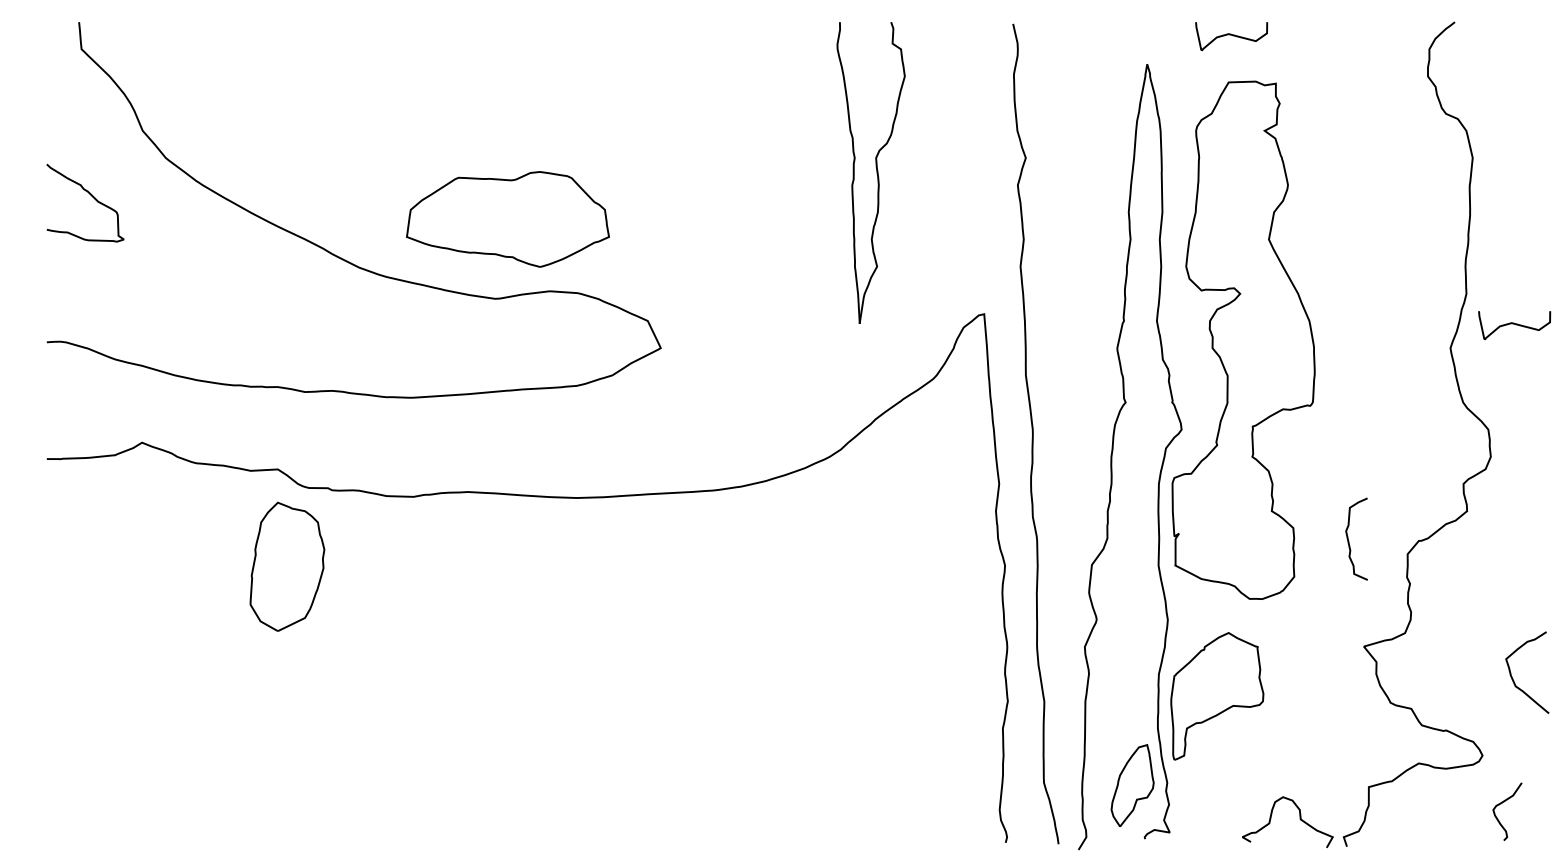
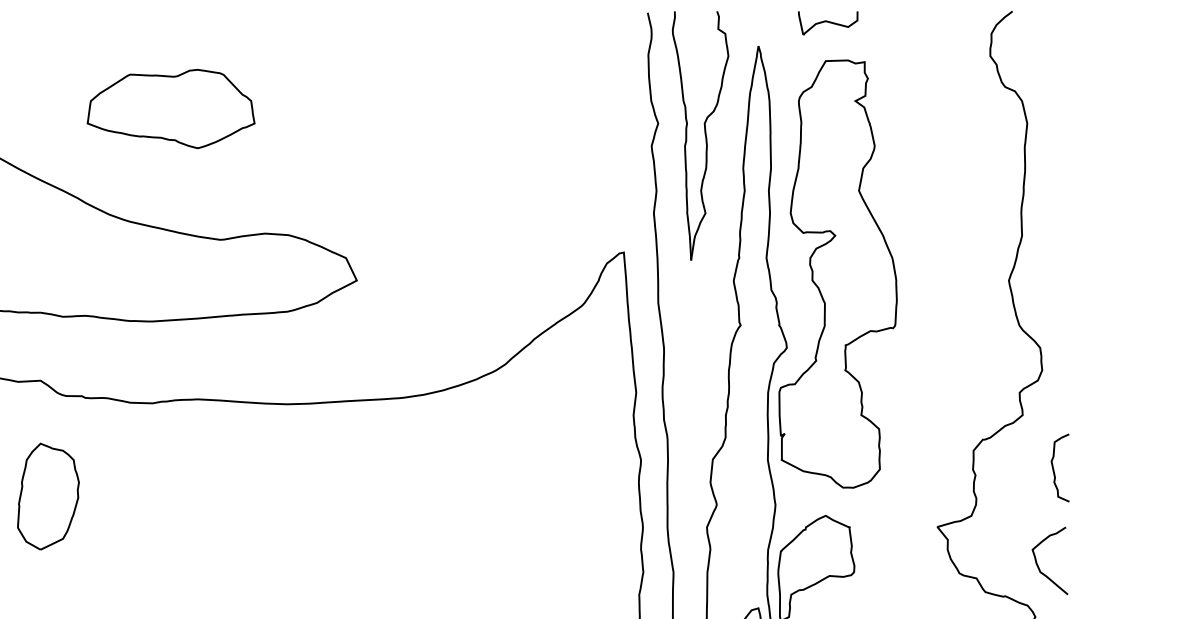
part: (870, 172) -> (700, 135), moved
part: (507, 219) -> (170, 109), moved
curve: (1514, 324) -> (1061, 261), removed
curve: (1349, 541) -> (1054, 469), moved
part: (287, 566) -> (48, 496), moved
curve: (1513, 678) -> (1038, 565), moved

